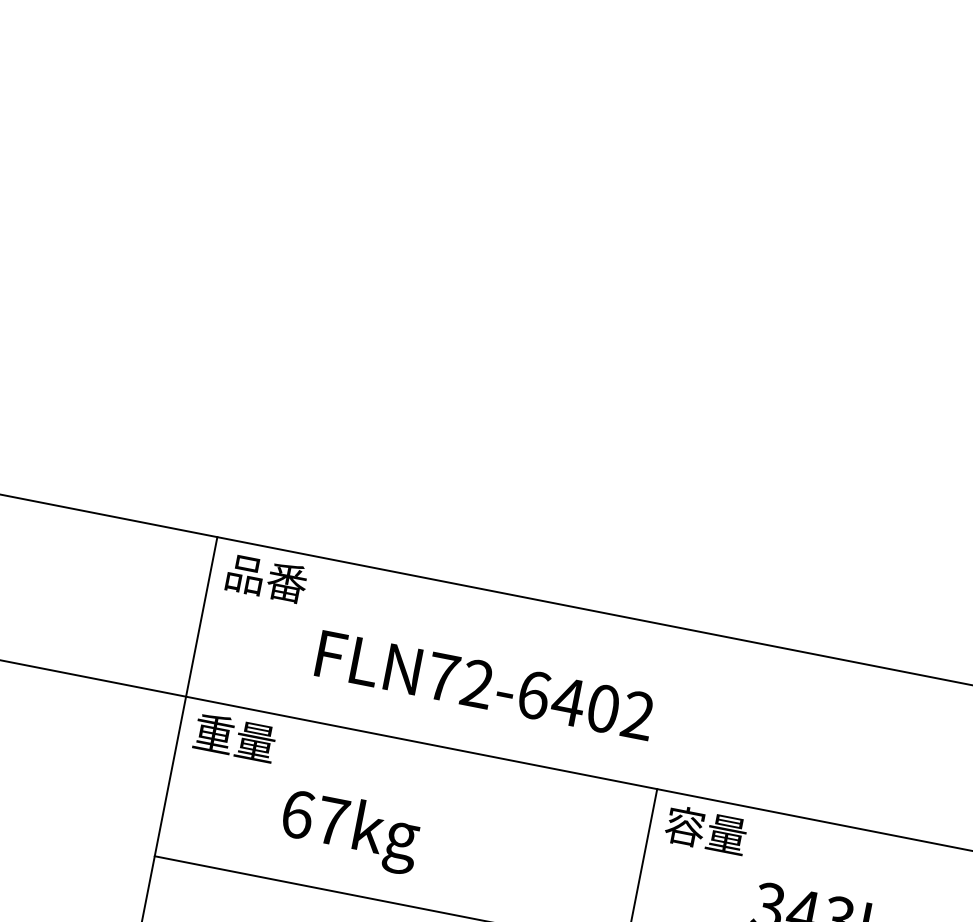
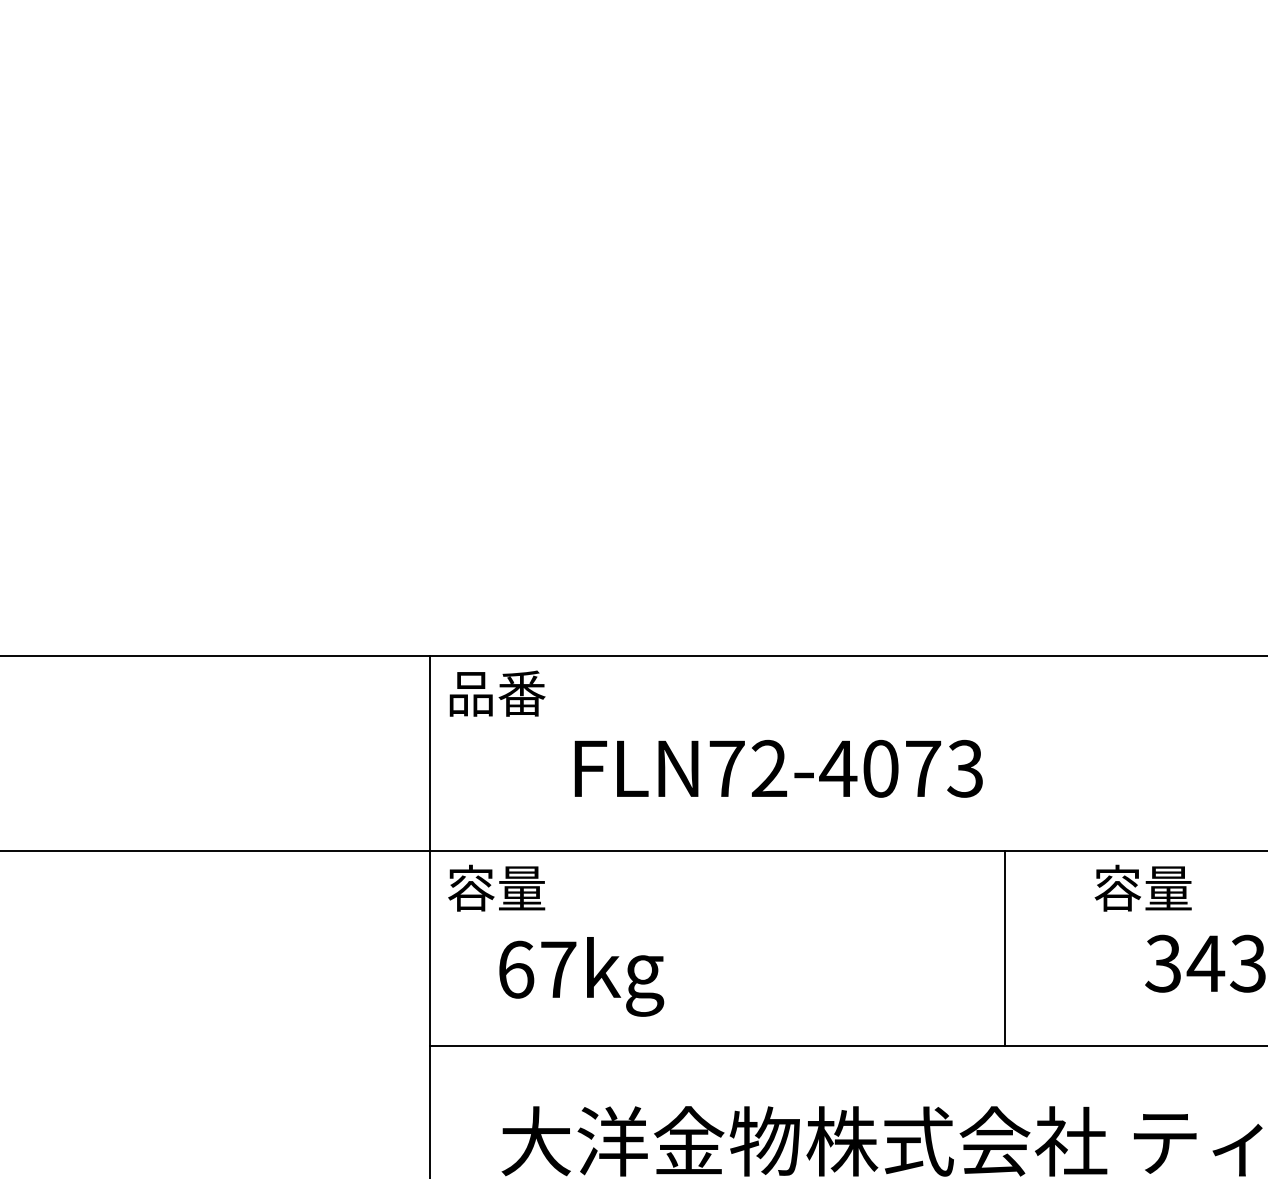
text: (585, 705) -> (901, 768), FLN72-6402 -> FLN72-4073
text: (214, 733) -> (471, 887), 重量 -> 容量
text: (705, 829) -> (1142, 887), moved
text: (350, 830) -> (581, 976), moved

